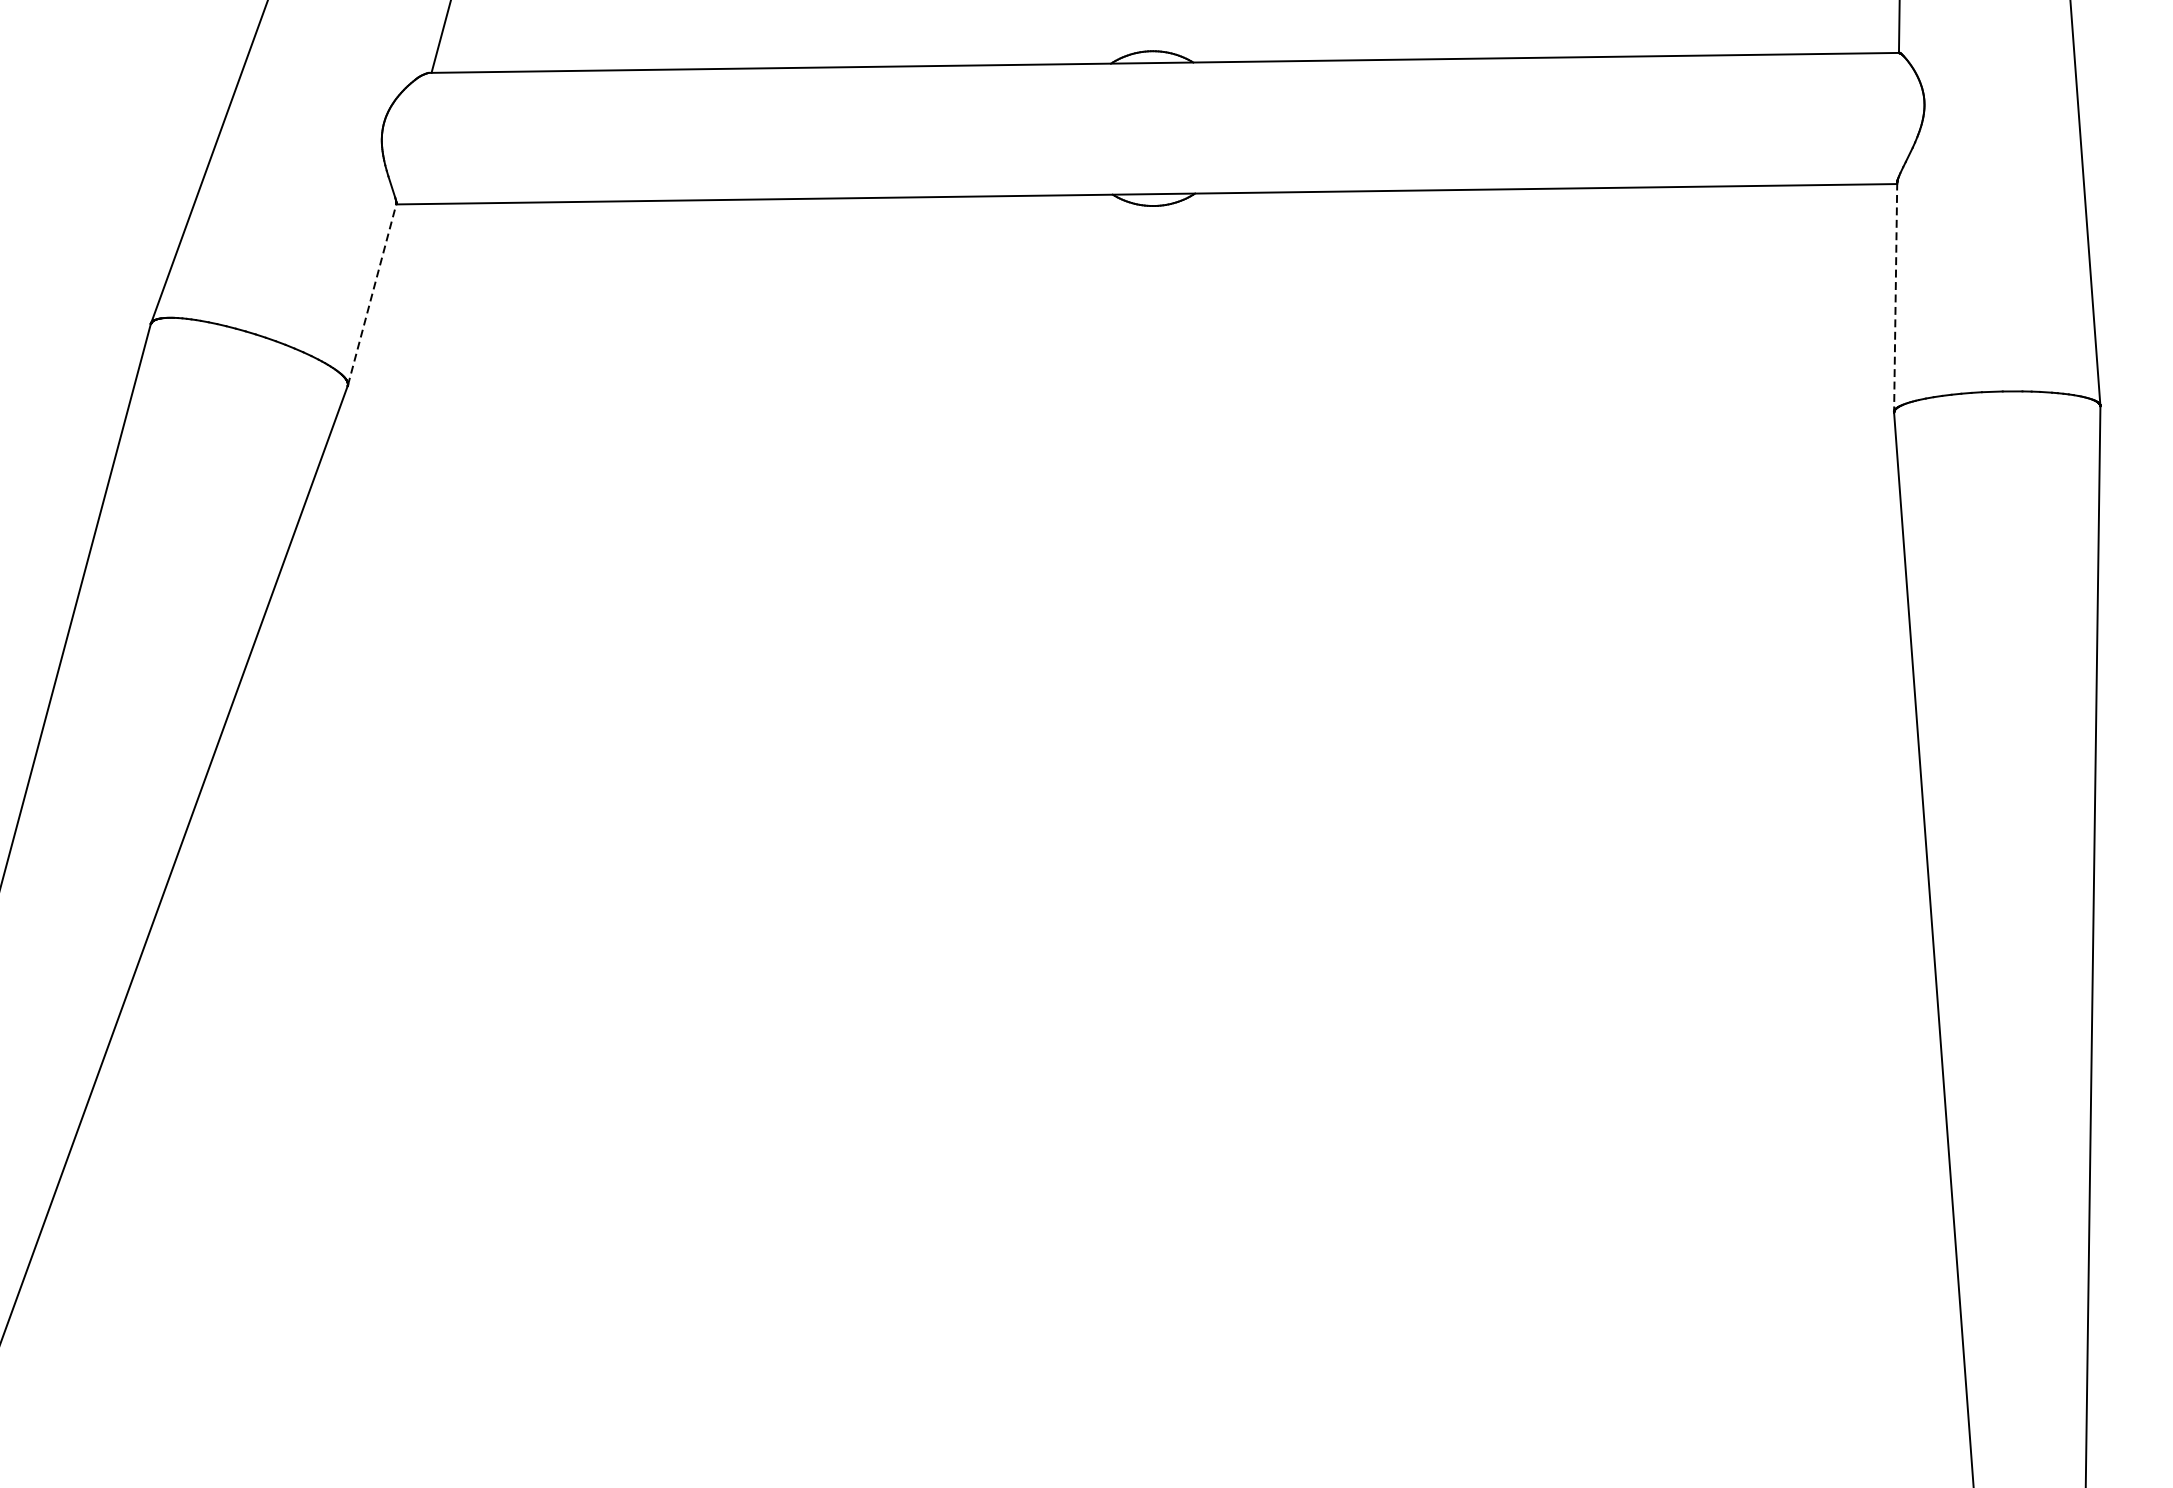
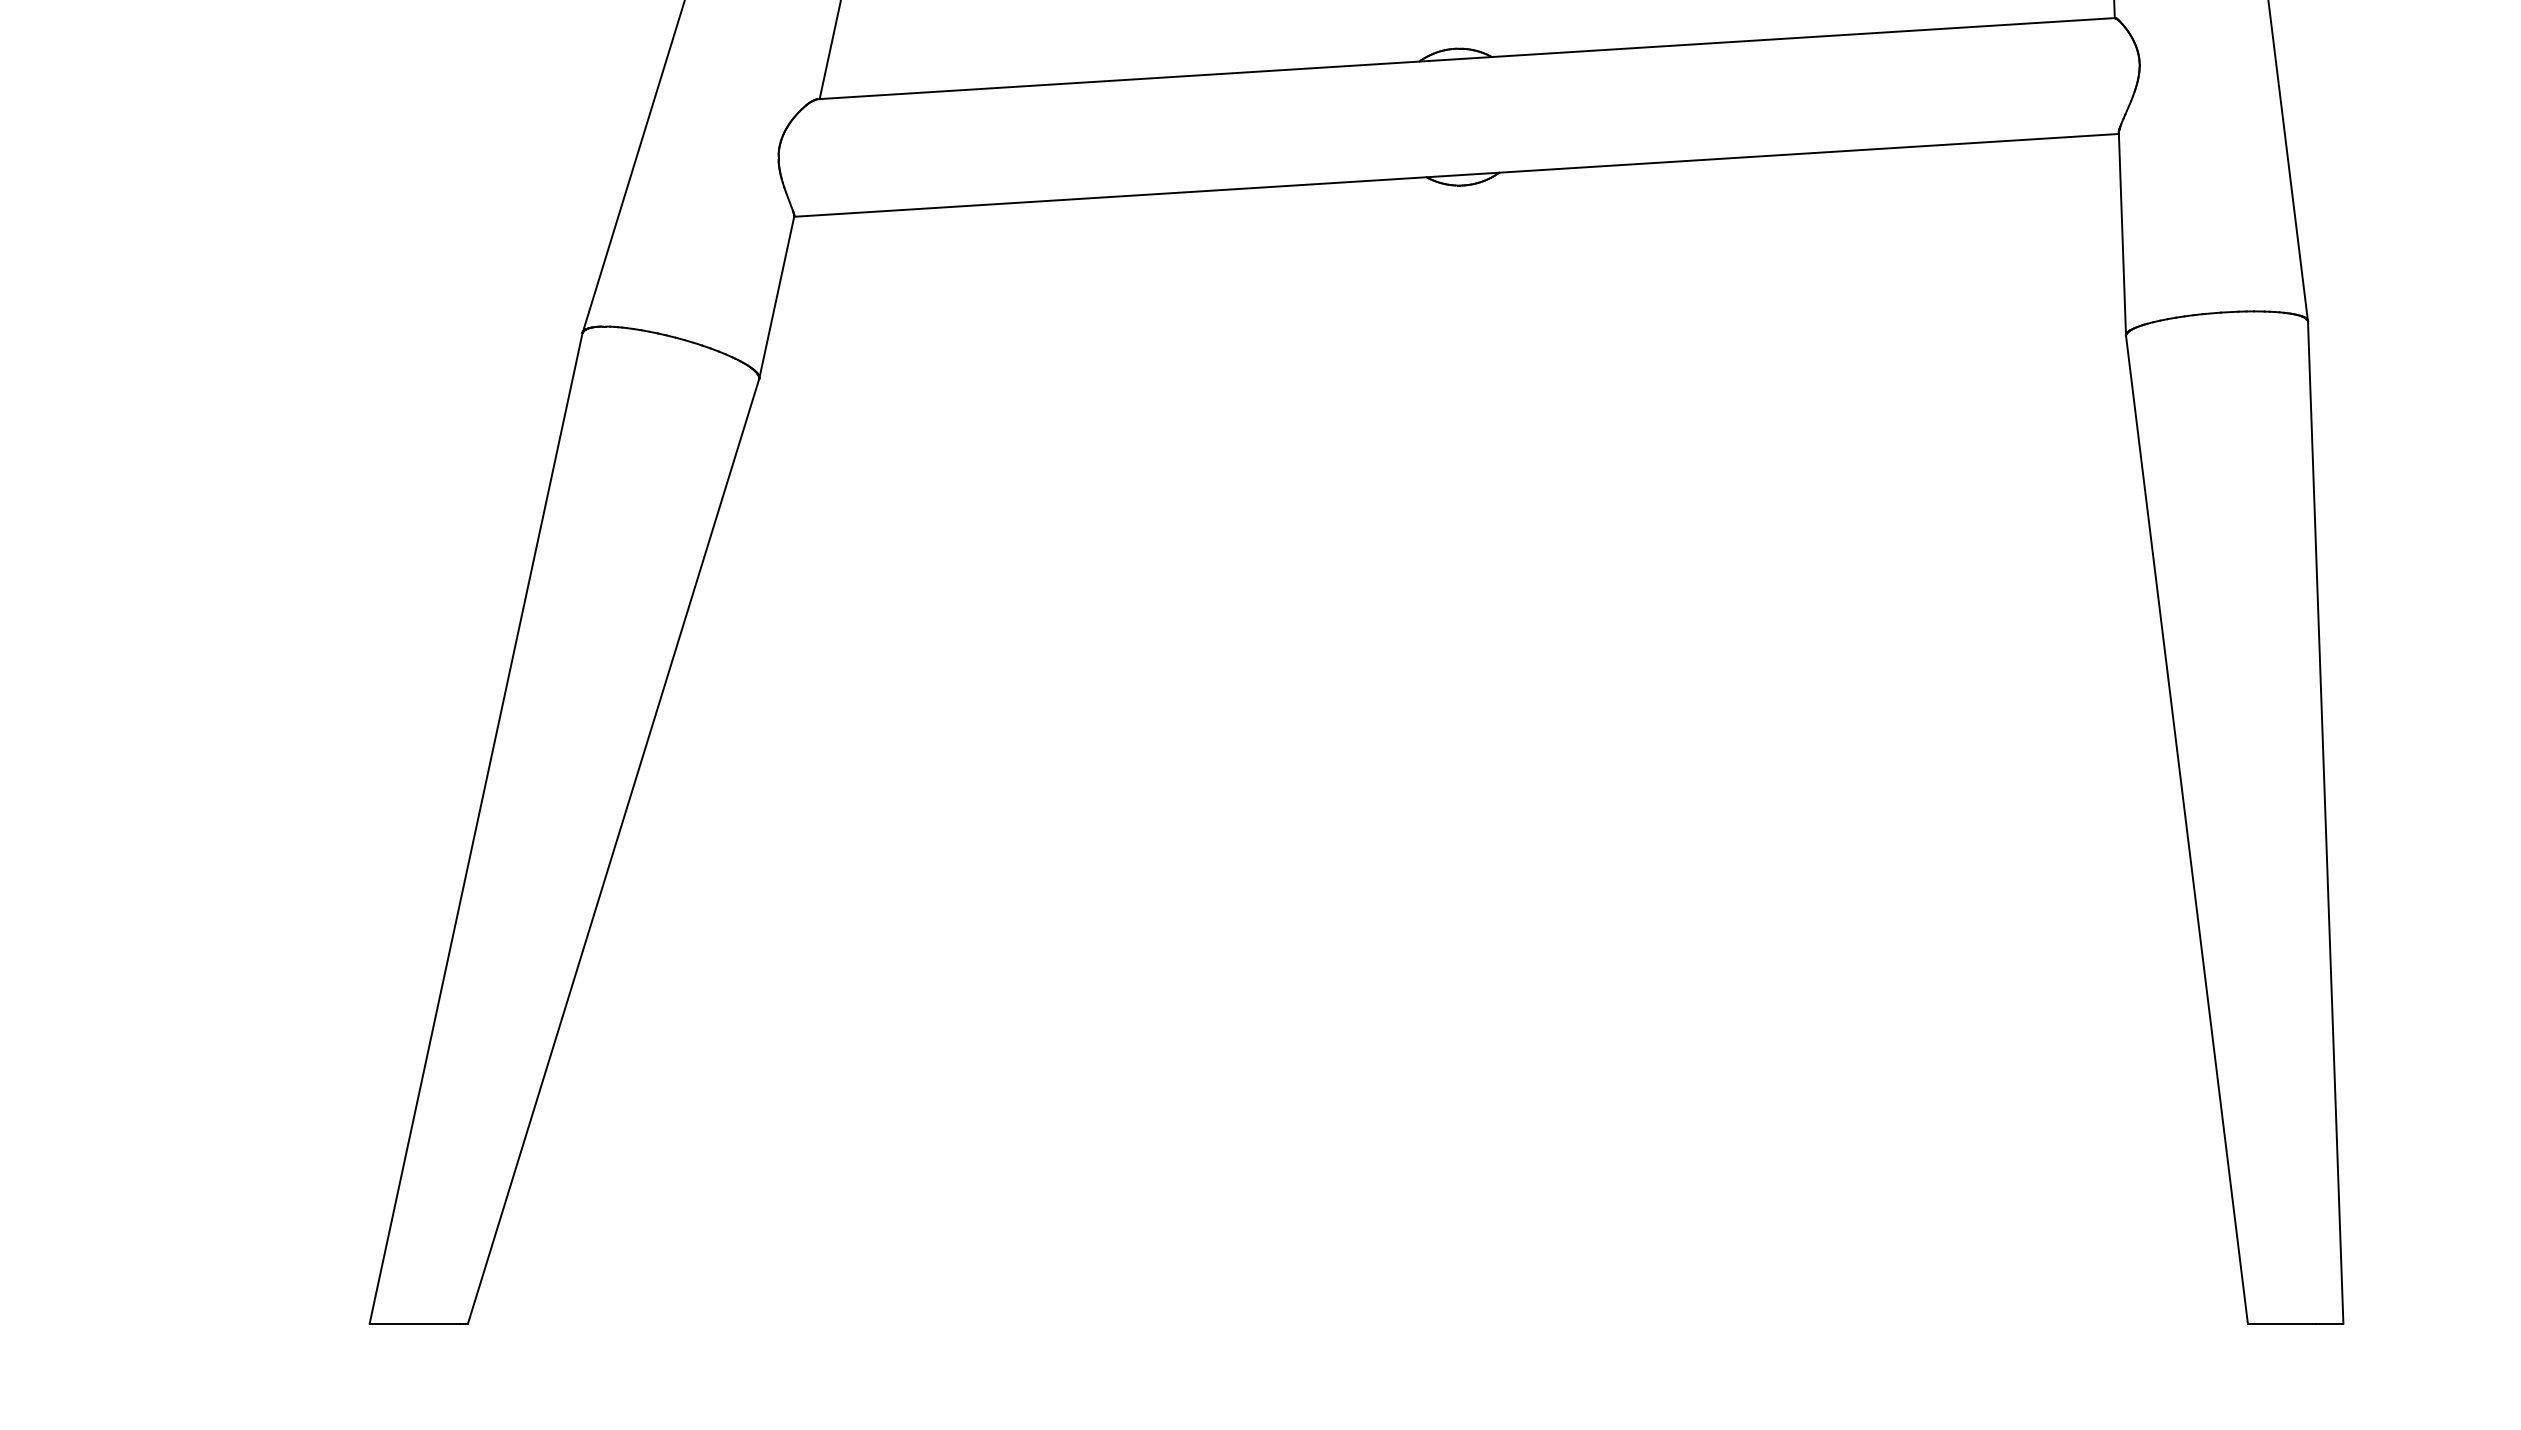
line: (371, 294) -> (776, 297), dashed -> solid
line: (1895, 297) -> (2122, 234), dashed -> solid

